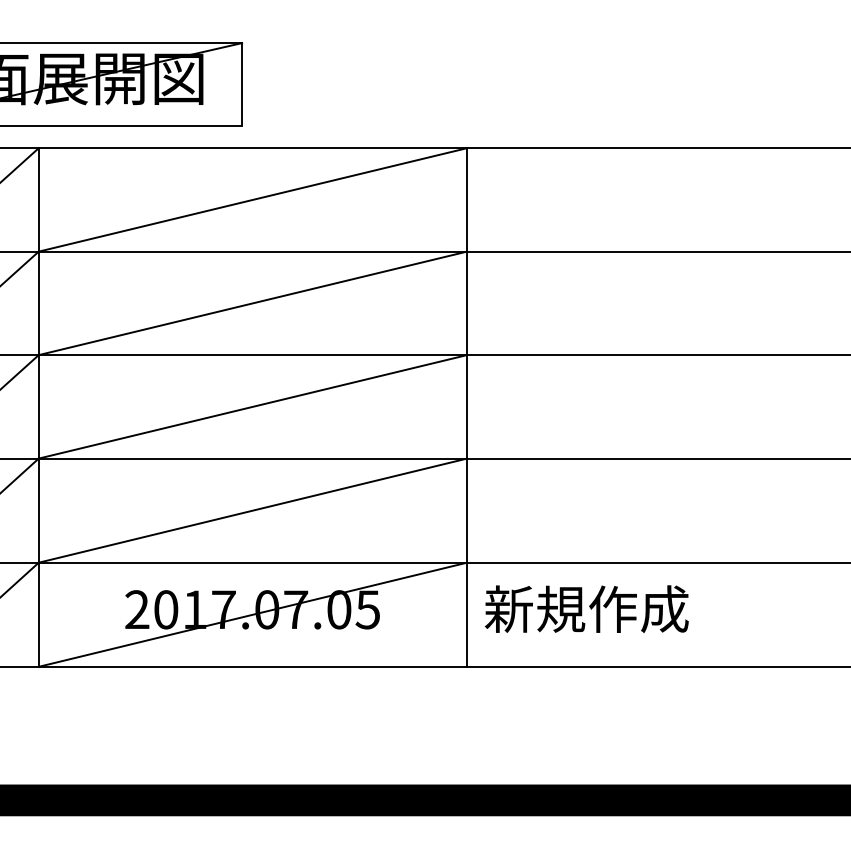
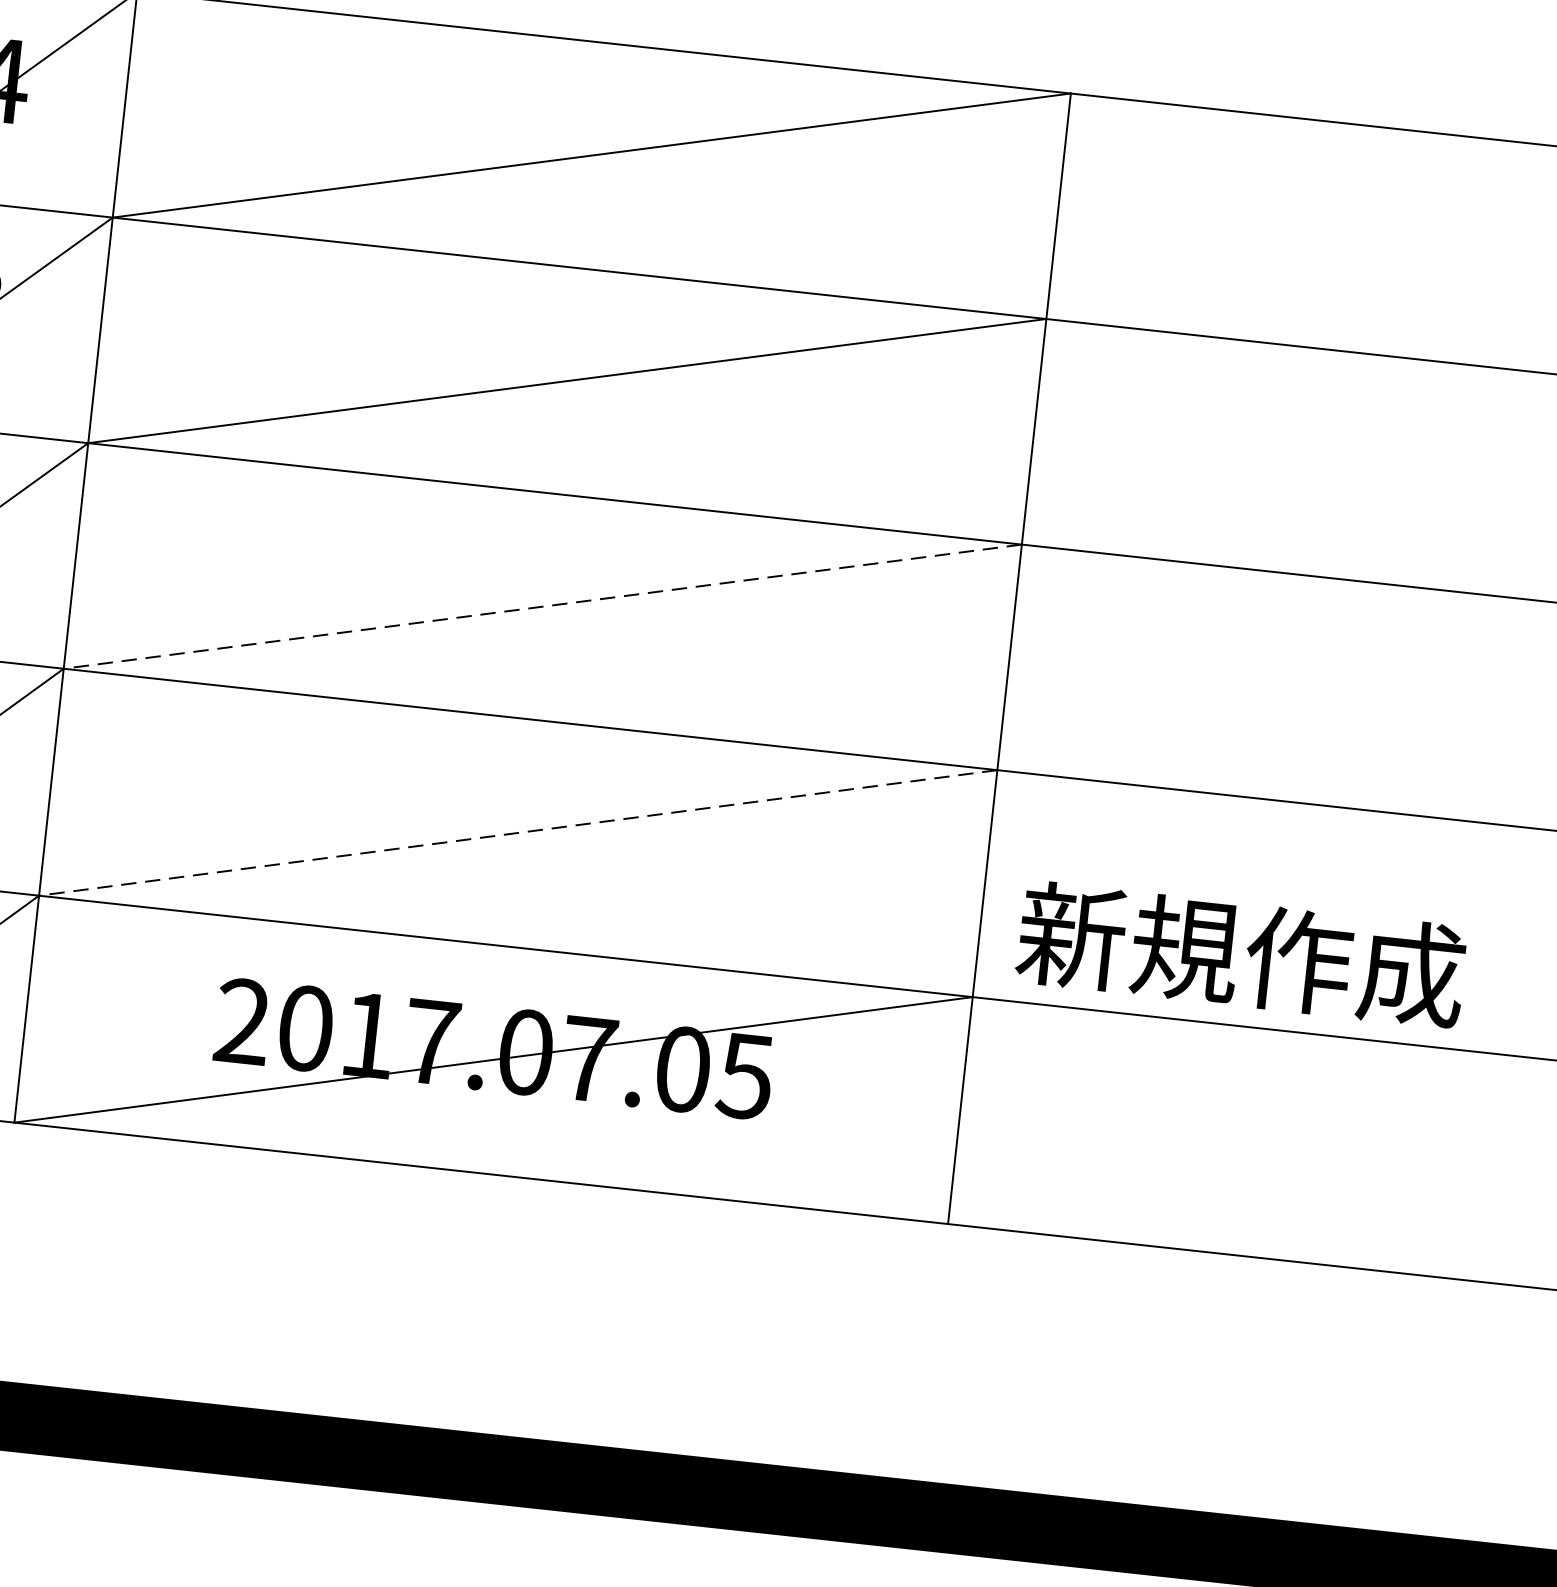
line: (252, 406) -> (542, 605), solid -> dashed
line: (252, 510) -> (517, 832), solid -> dashed
text: (586, 608) -> (1240, 953), moved

